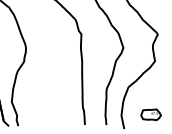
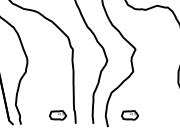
part: (62, 114) -> (57, 115), added

